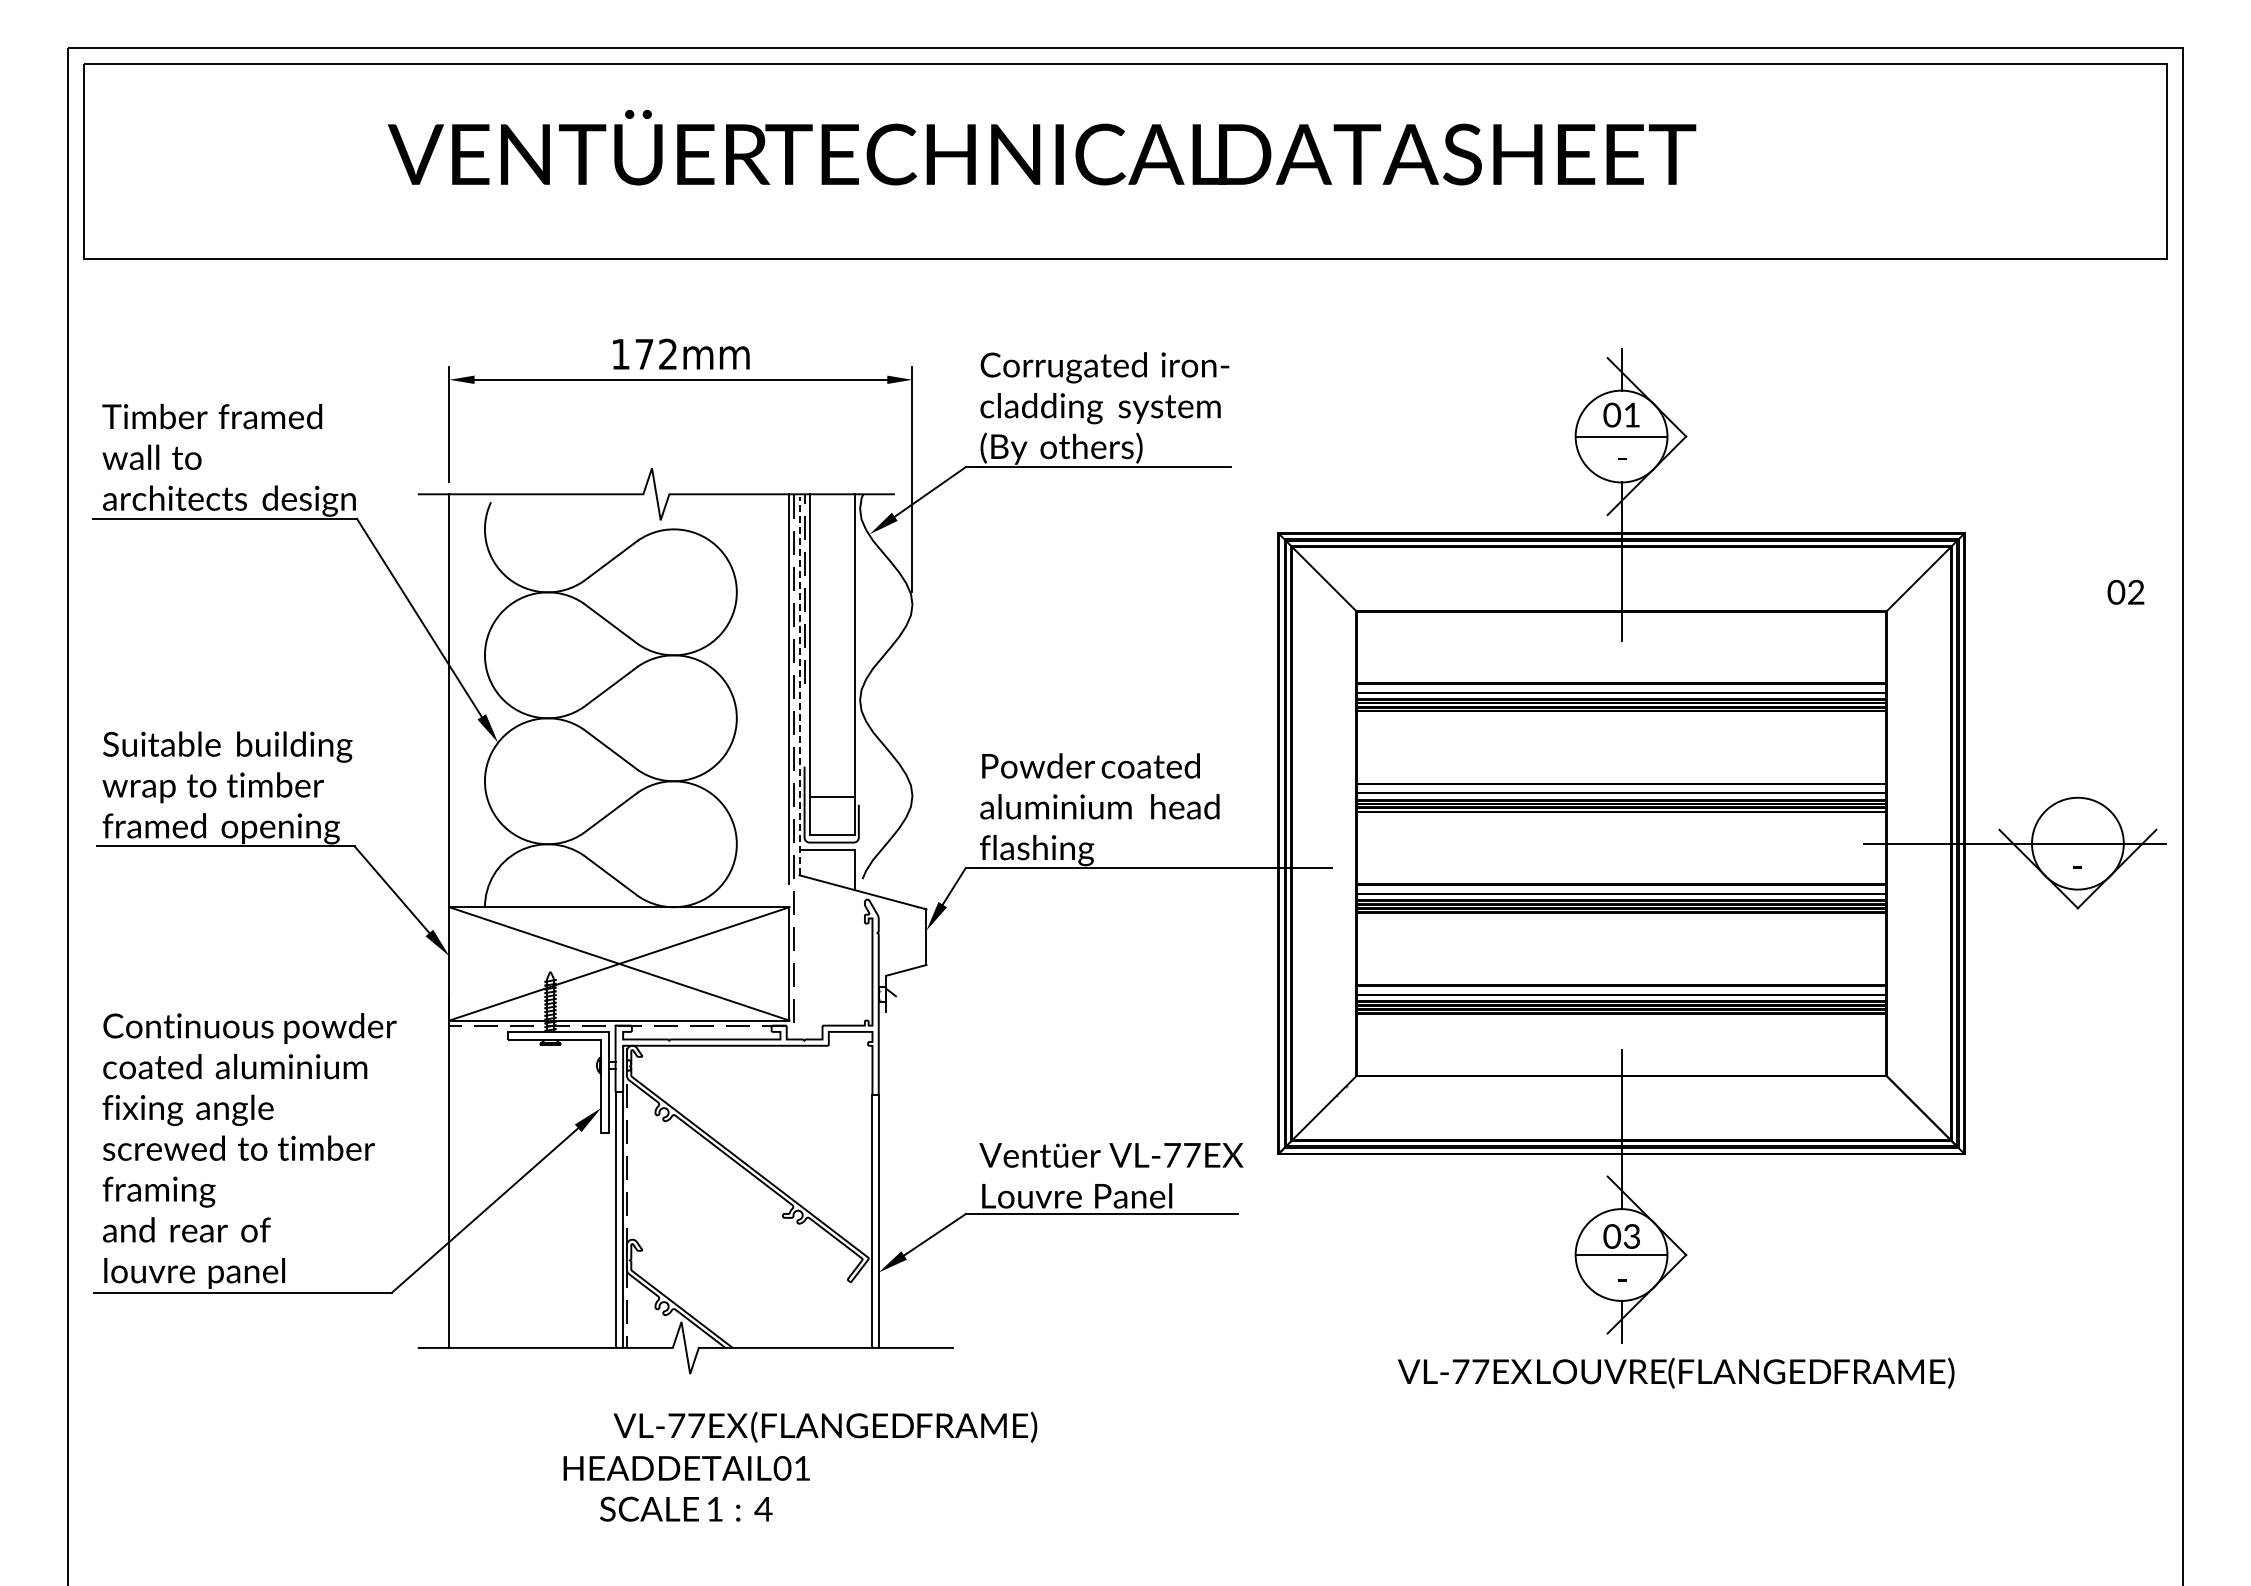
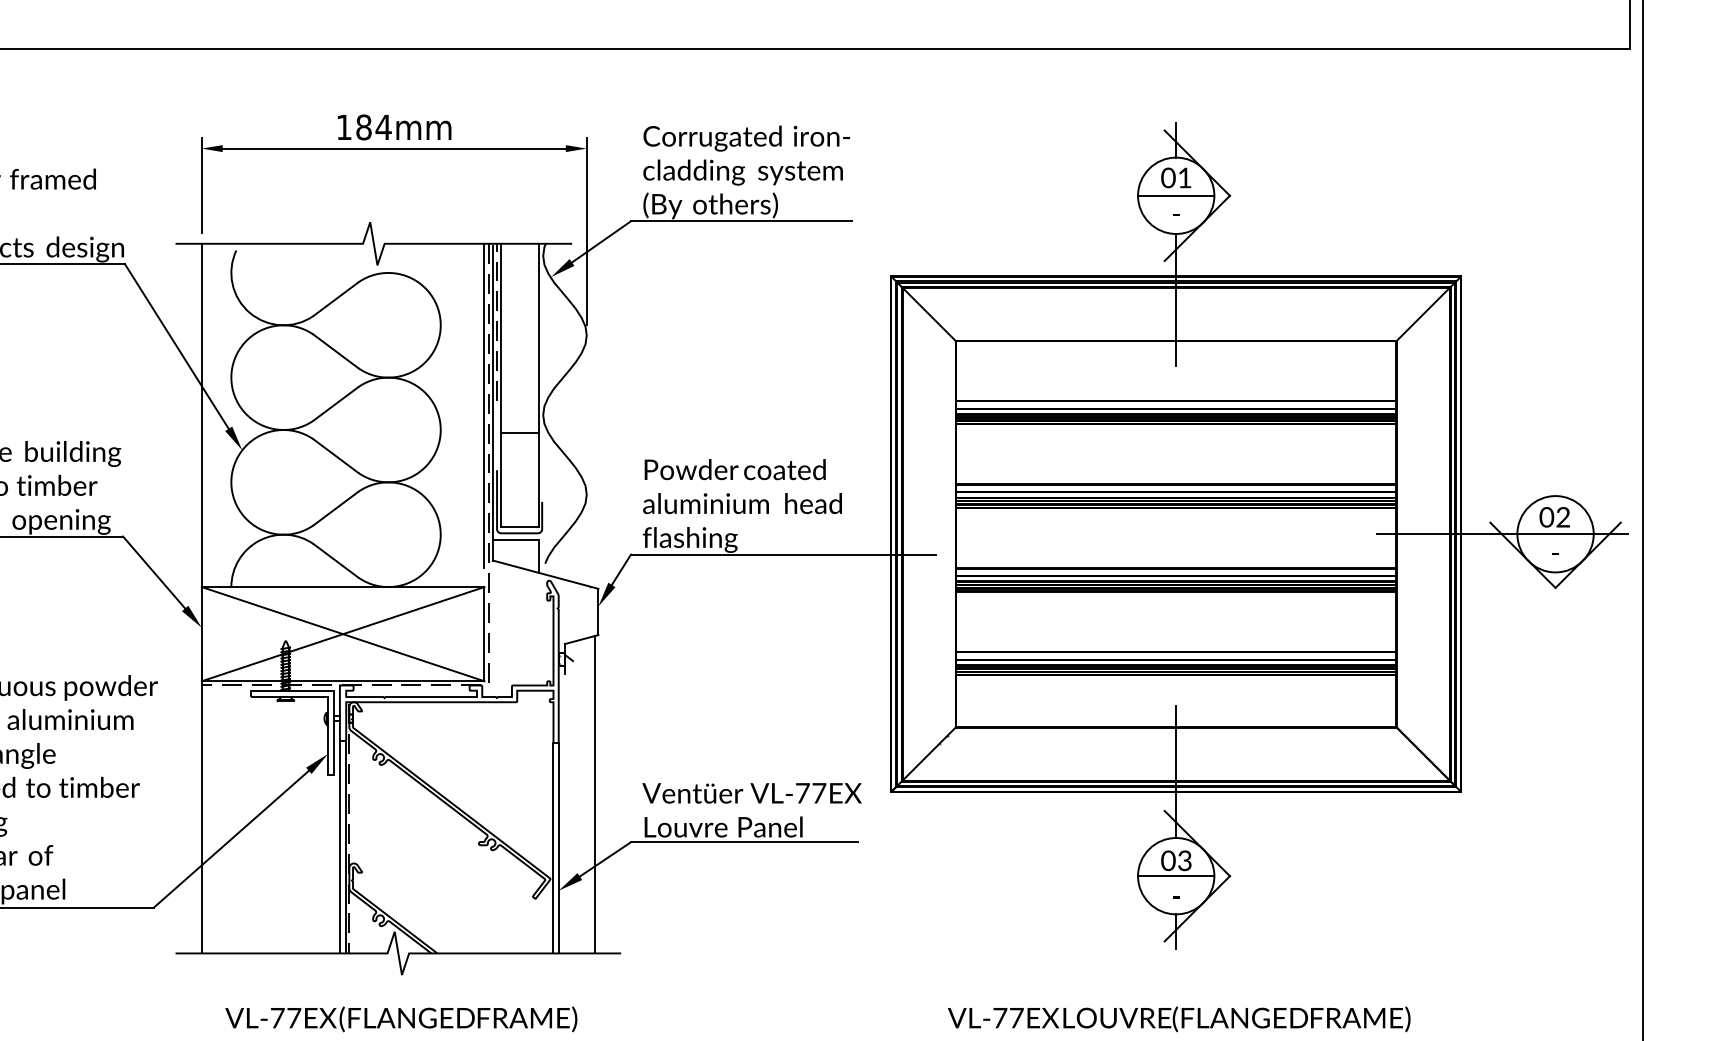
text: (656, 353) -> (373, 126), 172mm -> 184mm
text: (2125, 591) -> (1554, 516), moved
line: (799, 685) -> (492, 402), dashed -> solid
line: (832, 796) -> (520, 432), moved
line: (922, 1156) -> (595, 794), added
text: (1676, 1372) -> (1179, 1018), moved
text: (825, 1426) -> (401, 1018), moved

